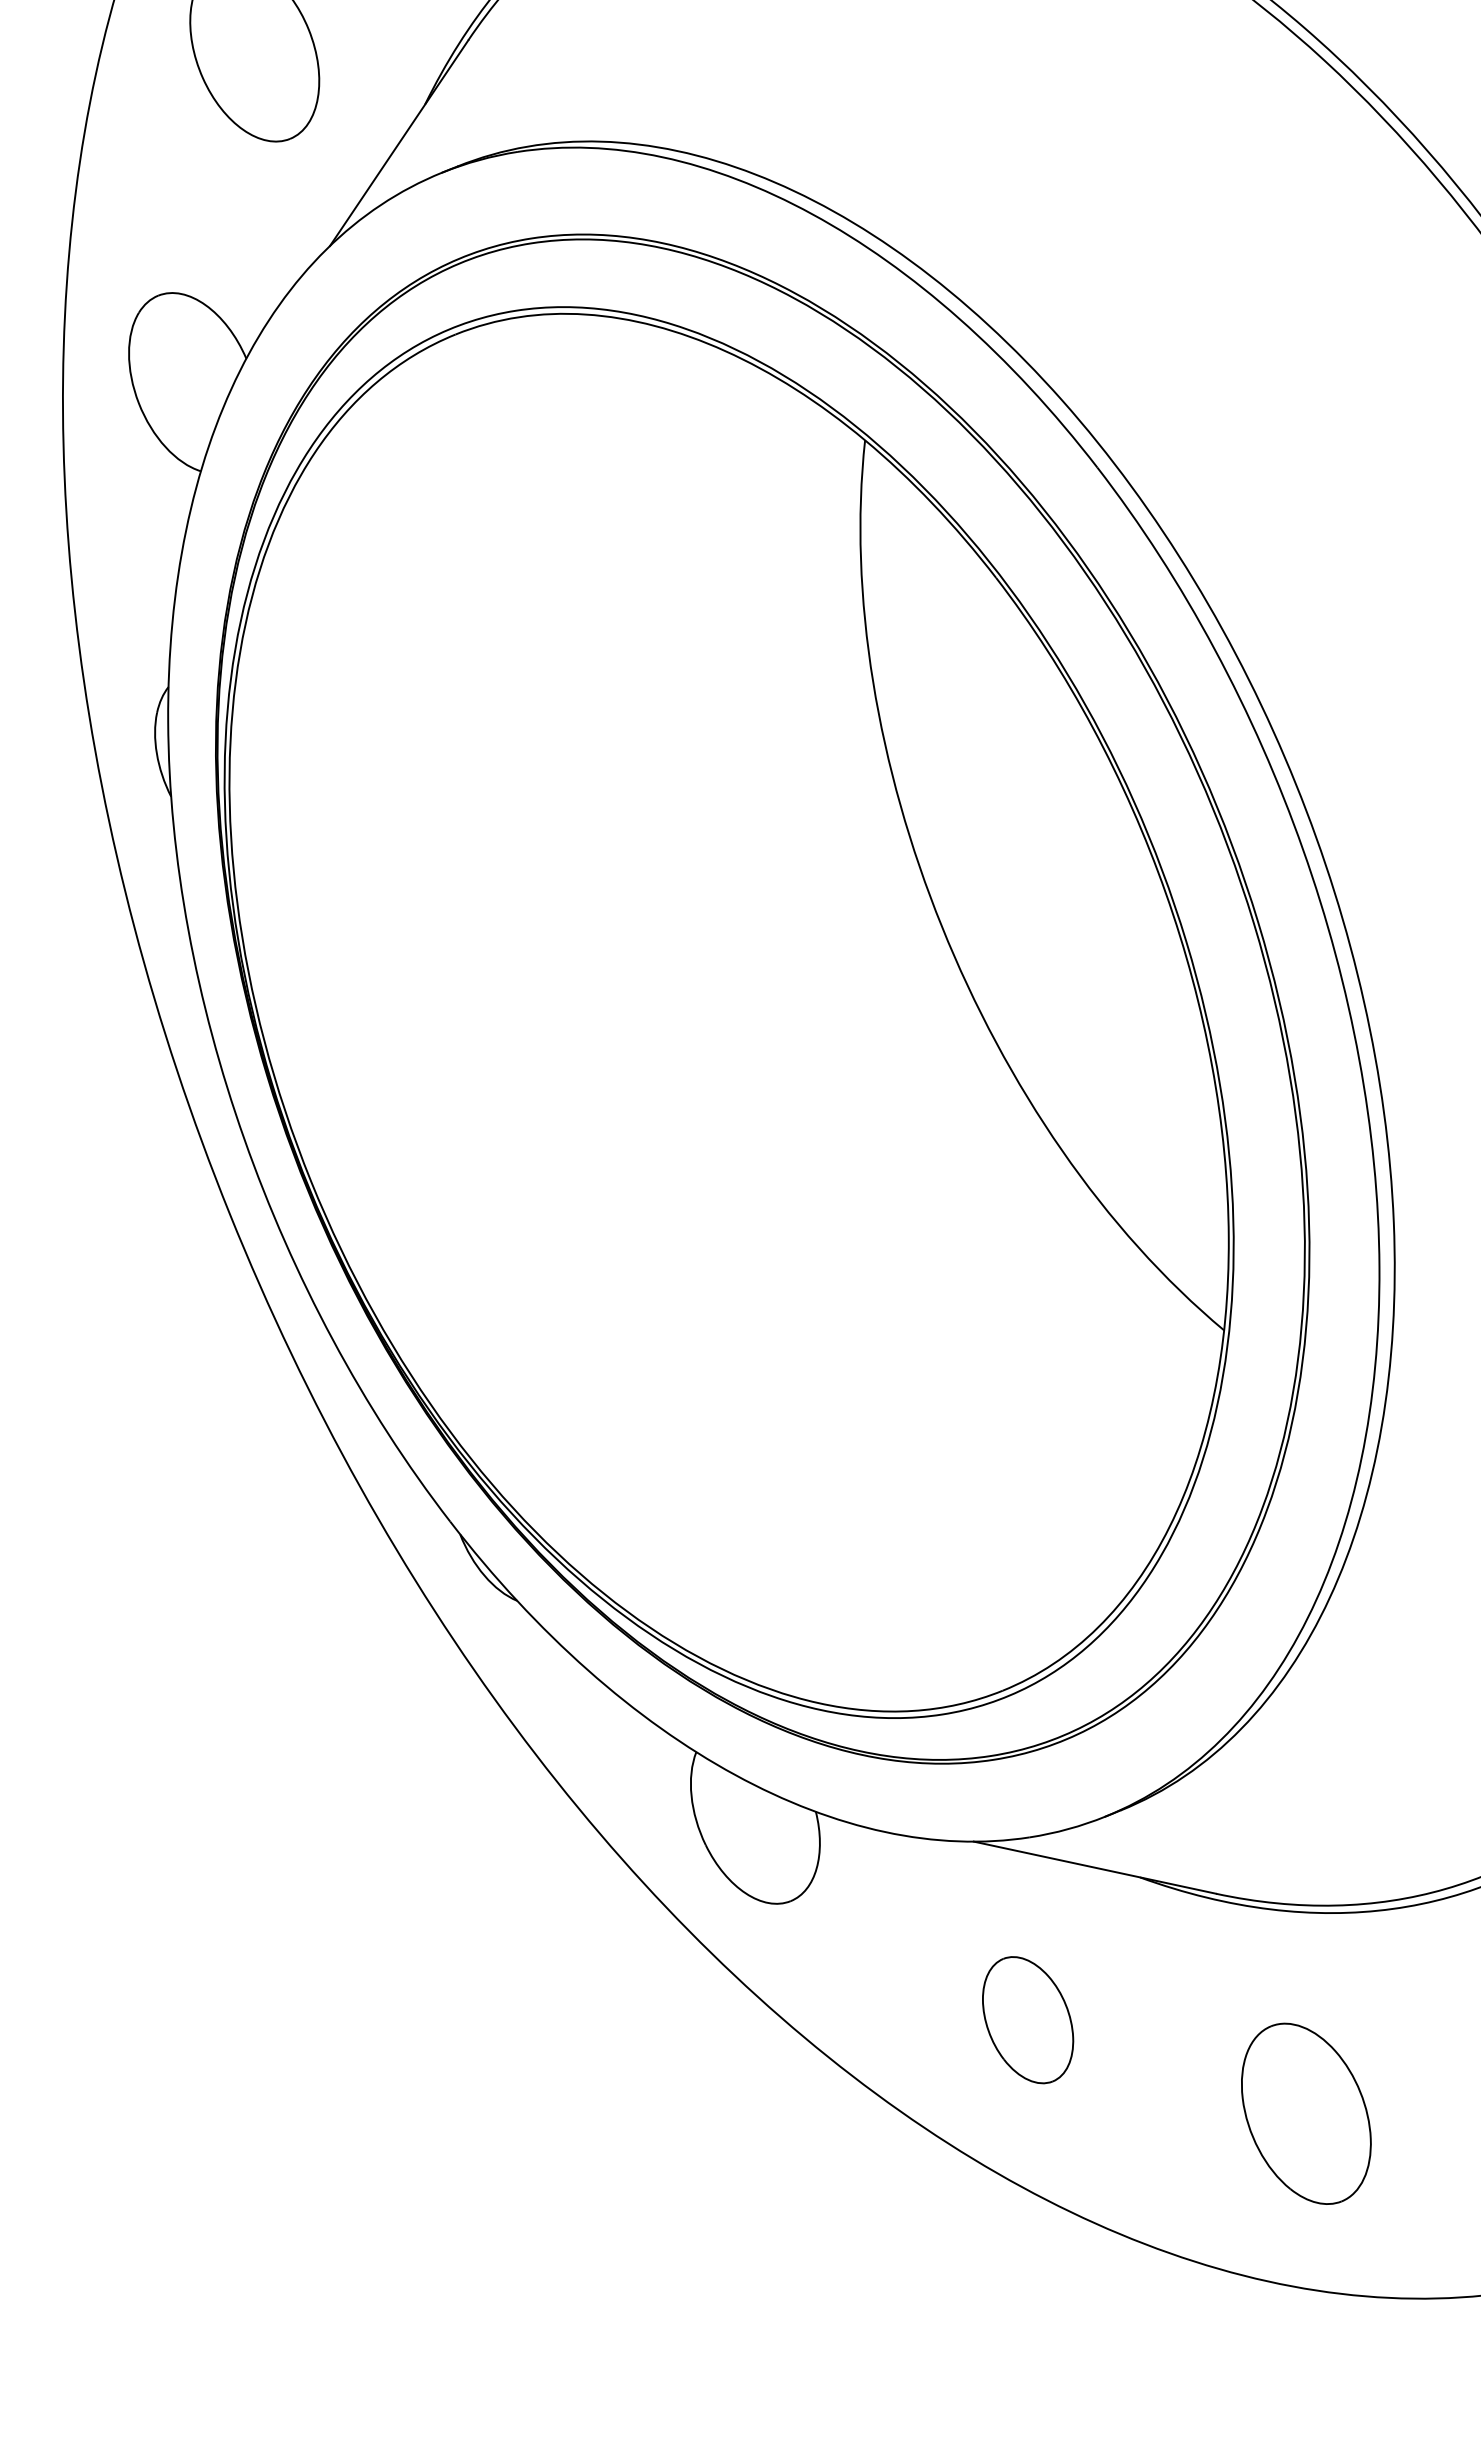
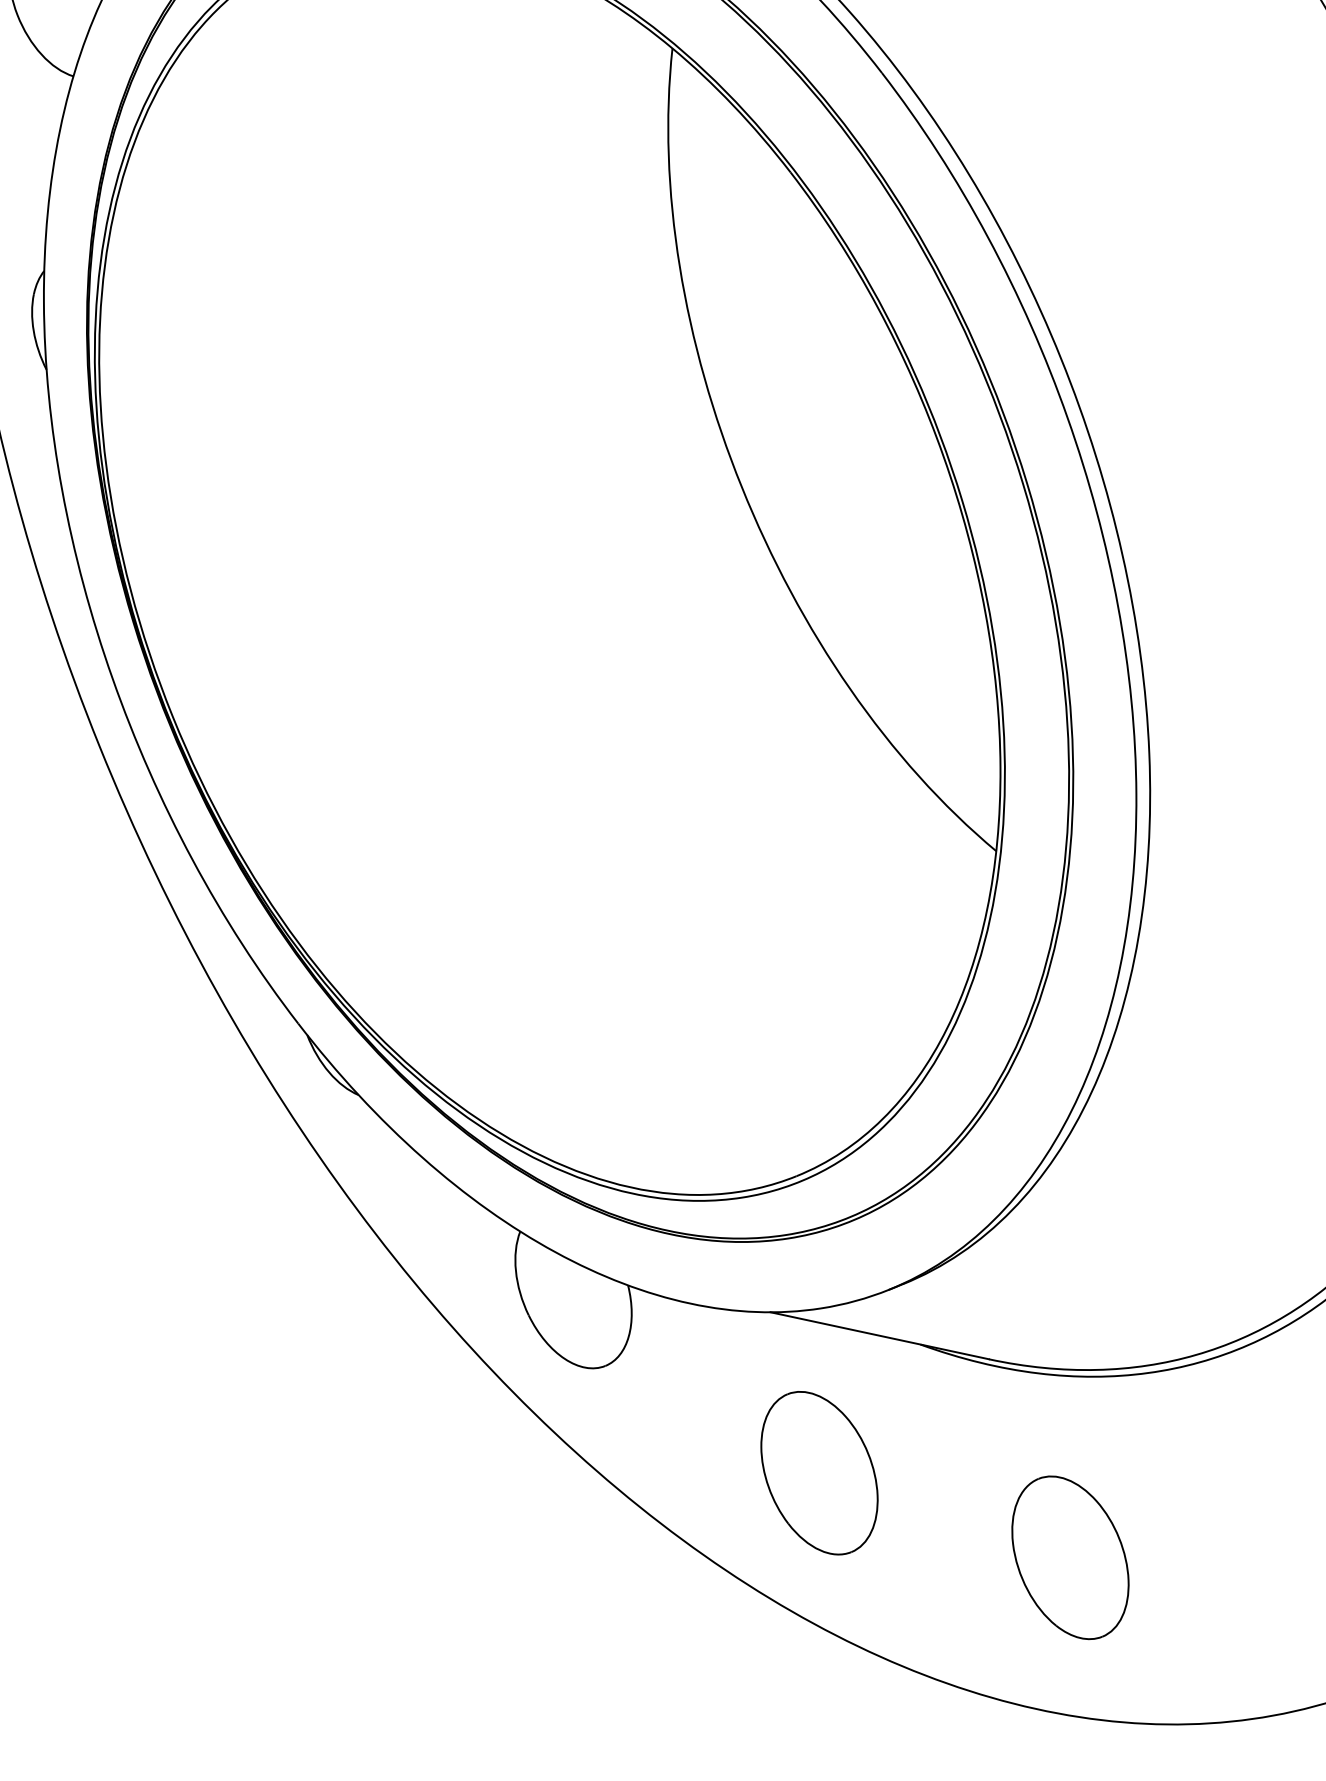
part: (1027, 2020) -> (818, 1473), size x1.43

